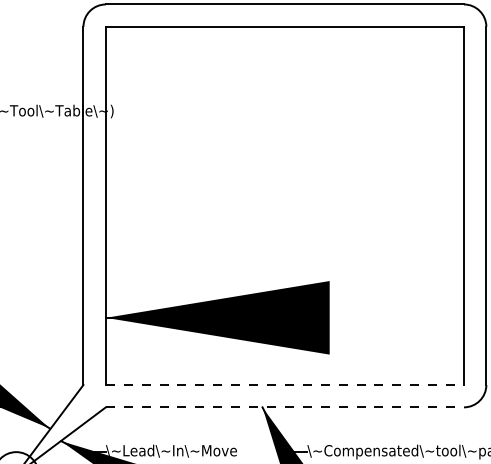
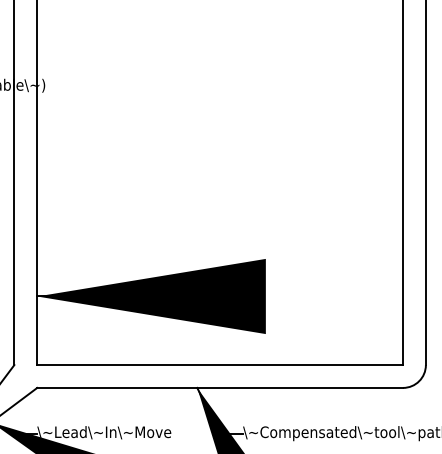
line: (285, 384) -> (220, 364), dashed -> solid
line: (285, 407) -> (220, 388), dashed -> solid

